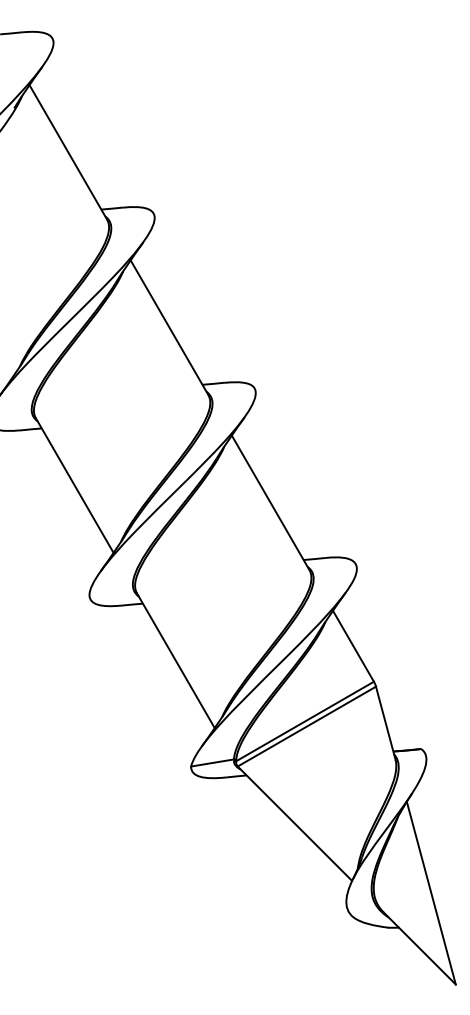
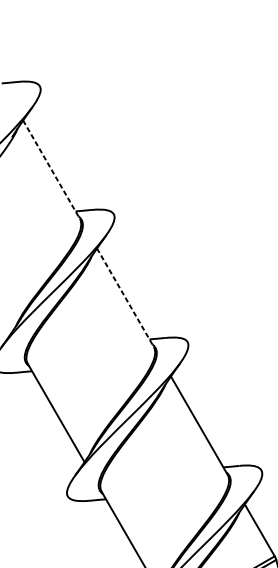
line: (68, 152) -> (51, 169), solid -> dashed
line: (169, 327) -> (125, 297), solid -> dashed

